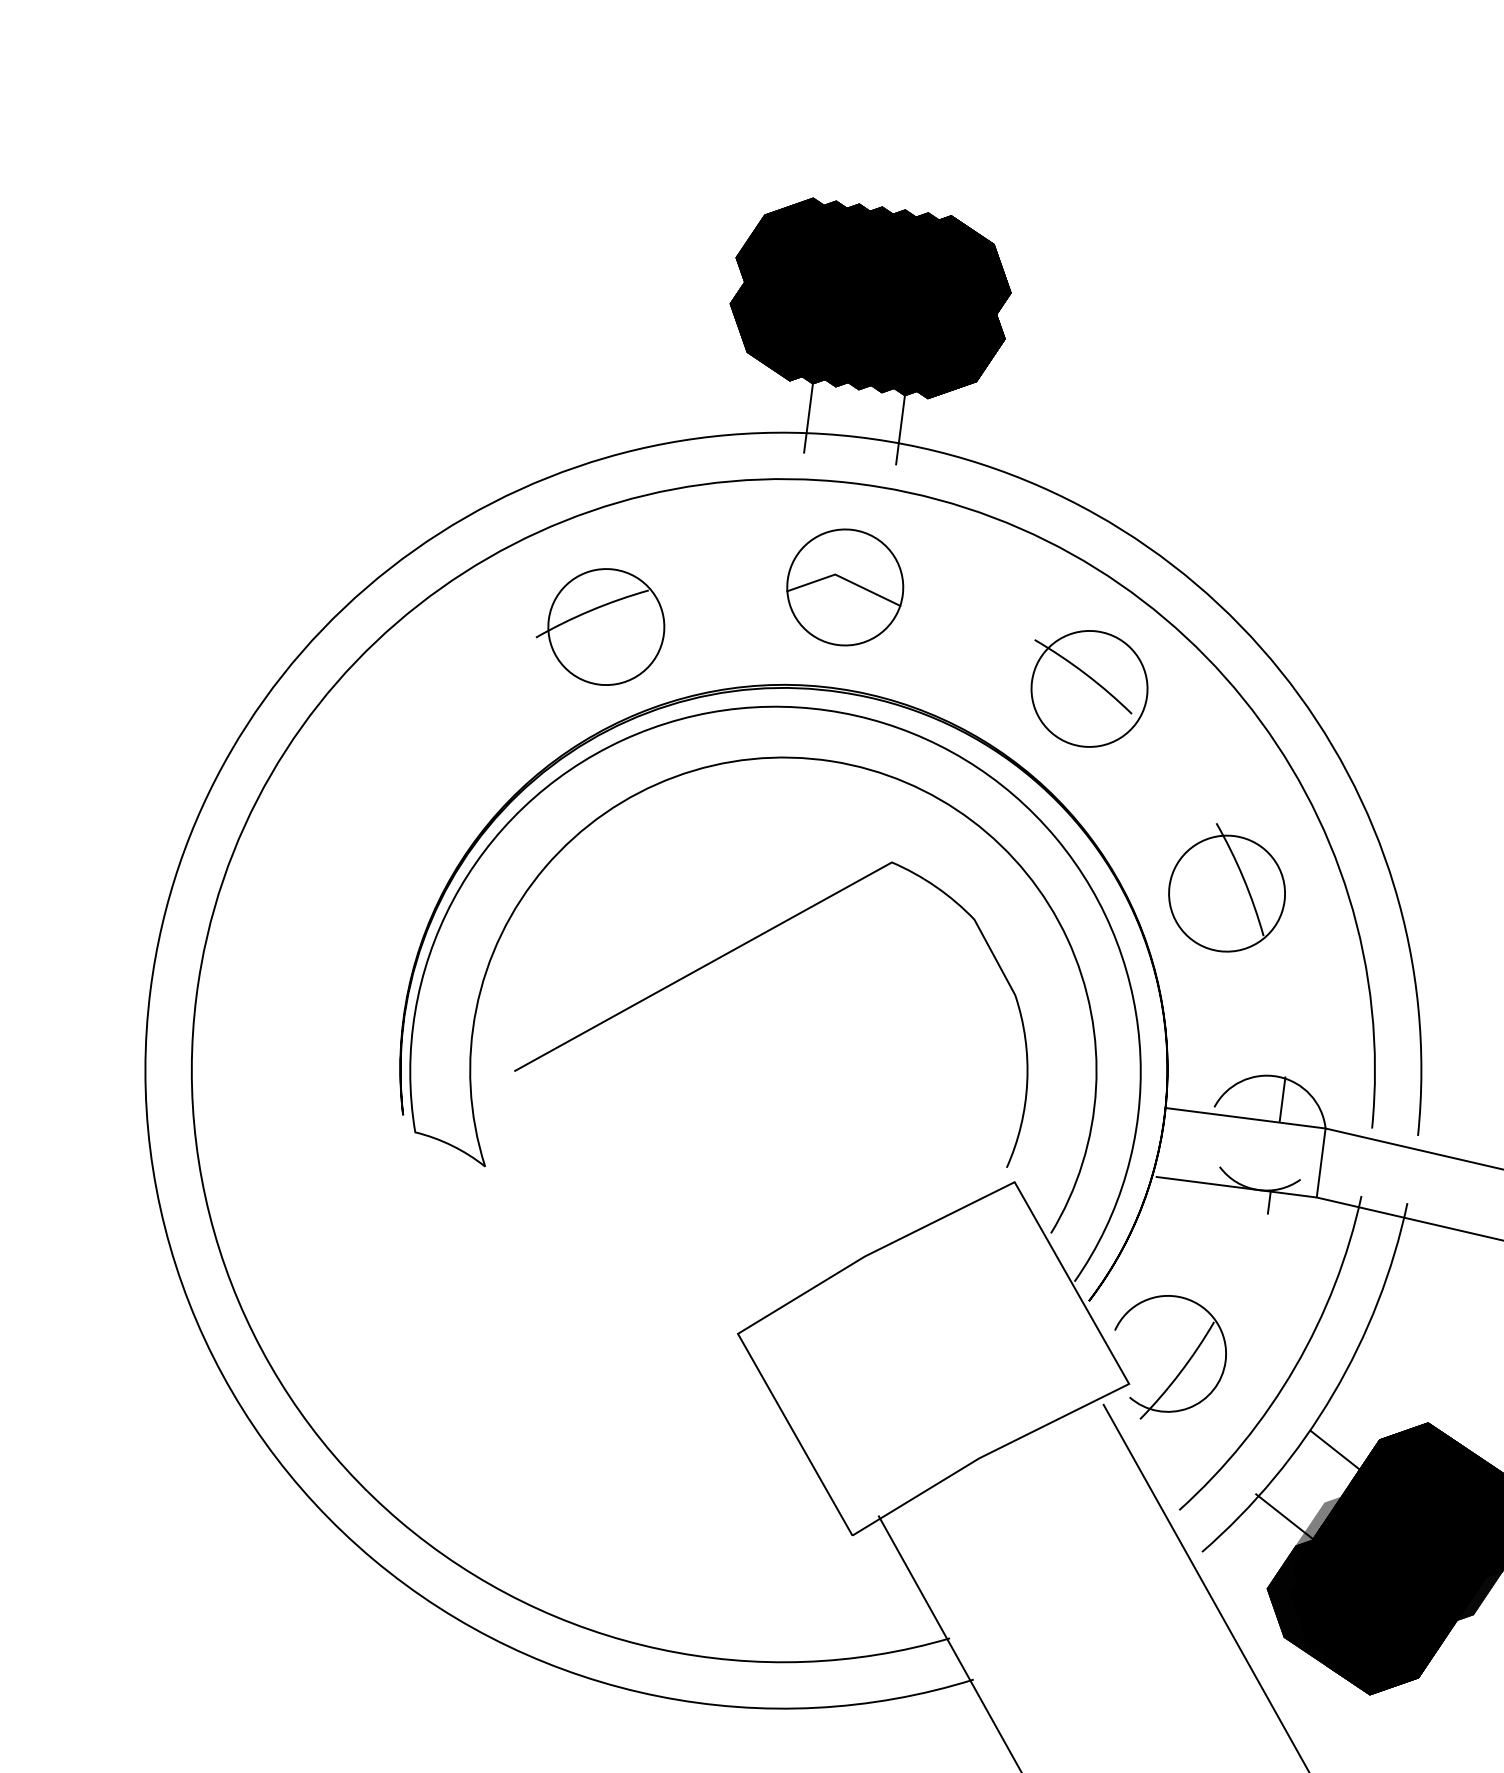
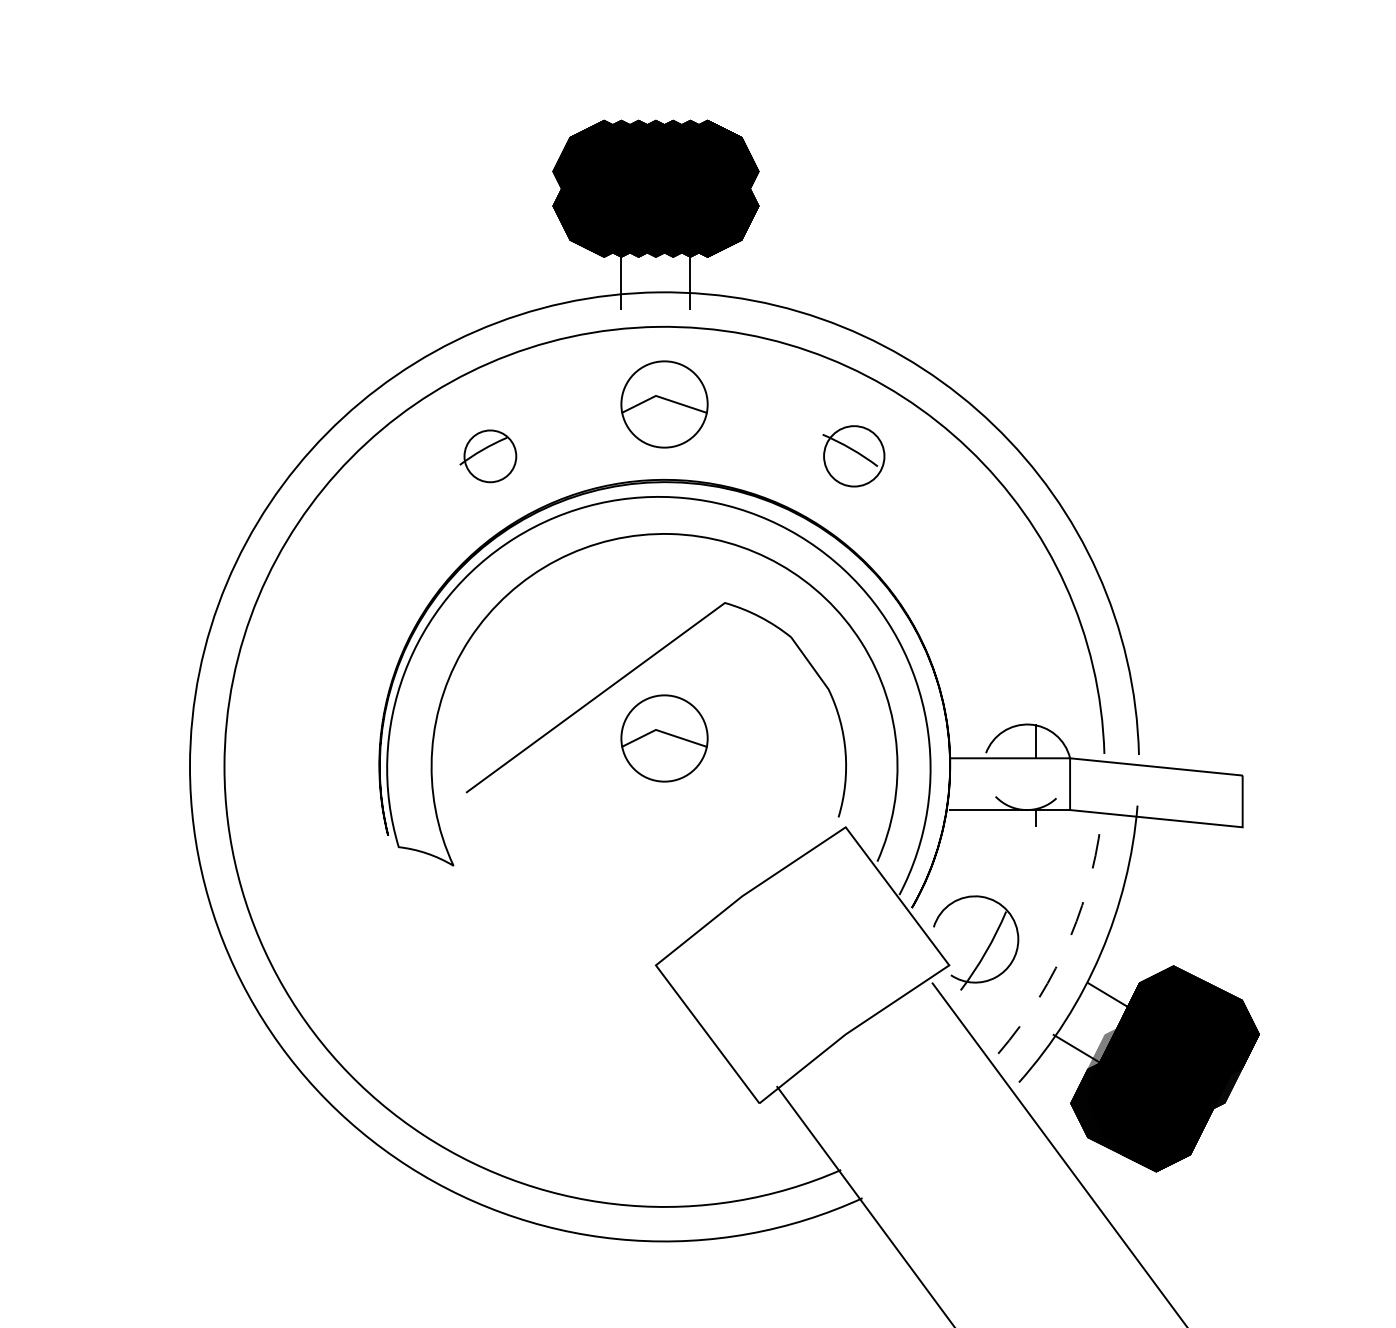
part: (600, 626) -> (487, 456), size x0.6
part: (1088, 689) -> (853, 456), size x0.7
part: (1228, 888) -> (975, 590), removed
part: (788, 1032) -> (664, 738), added
arc: (1295, 1367) -> (1070, 937), solid -> dashed

